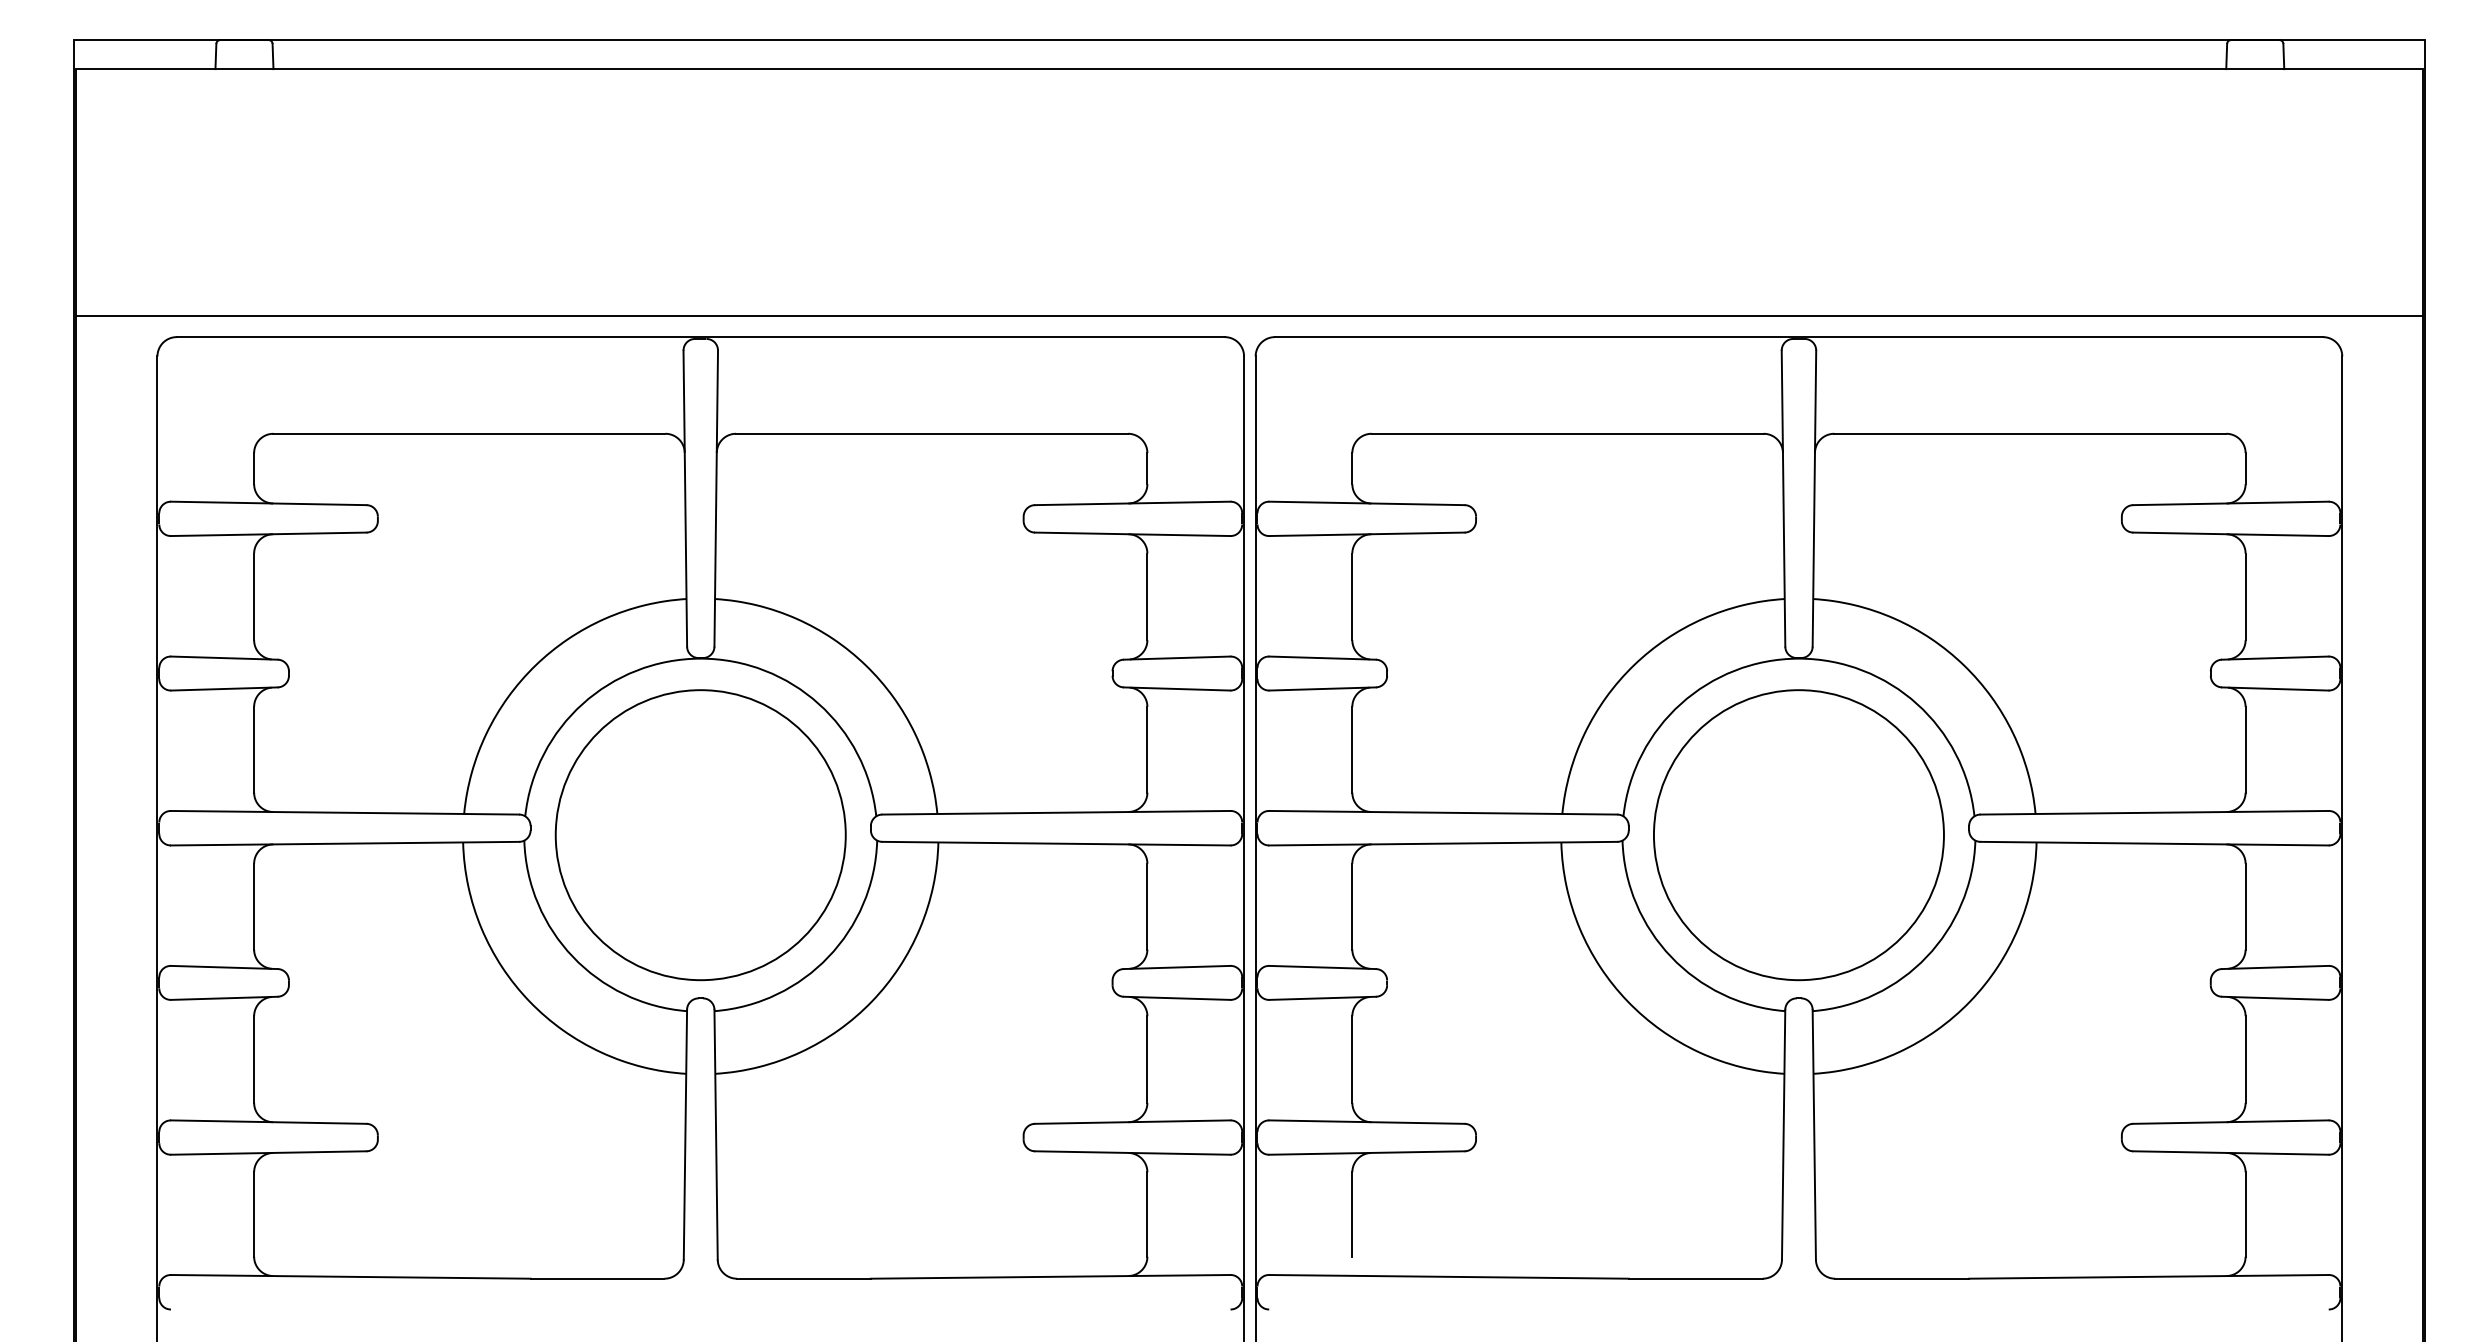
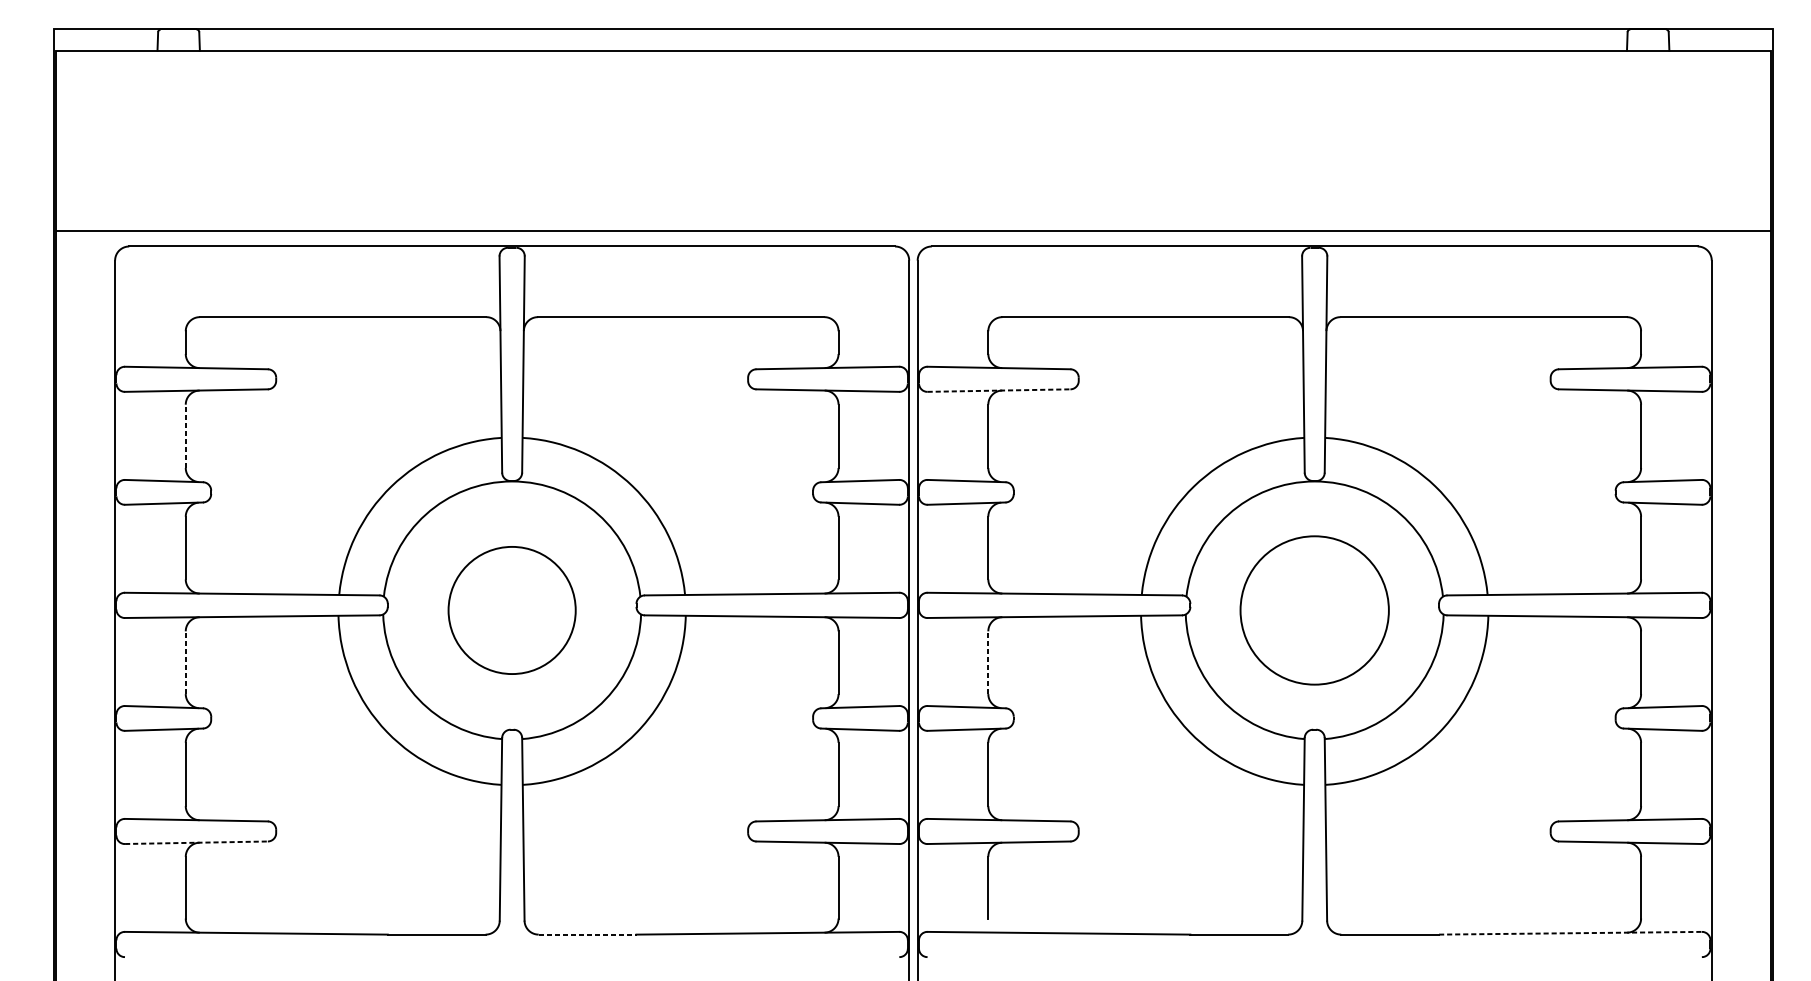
line: (1366, 534) -> (998, 390), solid -> dashed
line: (254, 596) -> (186, 436), solid -> dashed
circle: (700, 835) -> (511, 610), size x0.6
circle: (1798, 835) -> (1314, 610), size x0.7
line: (254, 906) -> (186, 662), solid -> dashed
line: (1352, 906) -> (988, 662), solid -> dashed
line: (268, 1153) -> (196, 843), solid -> dashed
line: (2148, 1276) -> (1570, 932), solid -> dashed
line: (803, 1278) -> (587, 934), solid -> dashed

